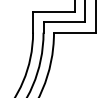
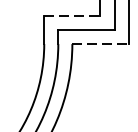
line: (54, 11) -> (73, 15), solid -> dashed
line: (74, 32) -> (99, 43), solid -> dashed

